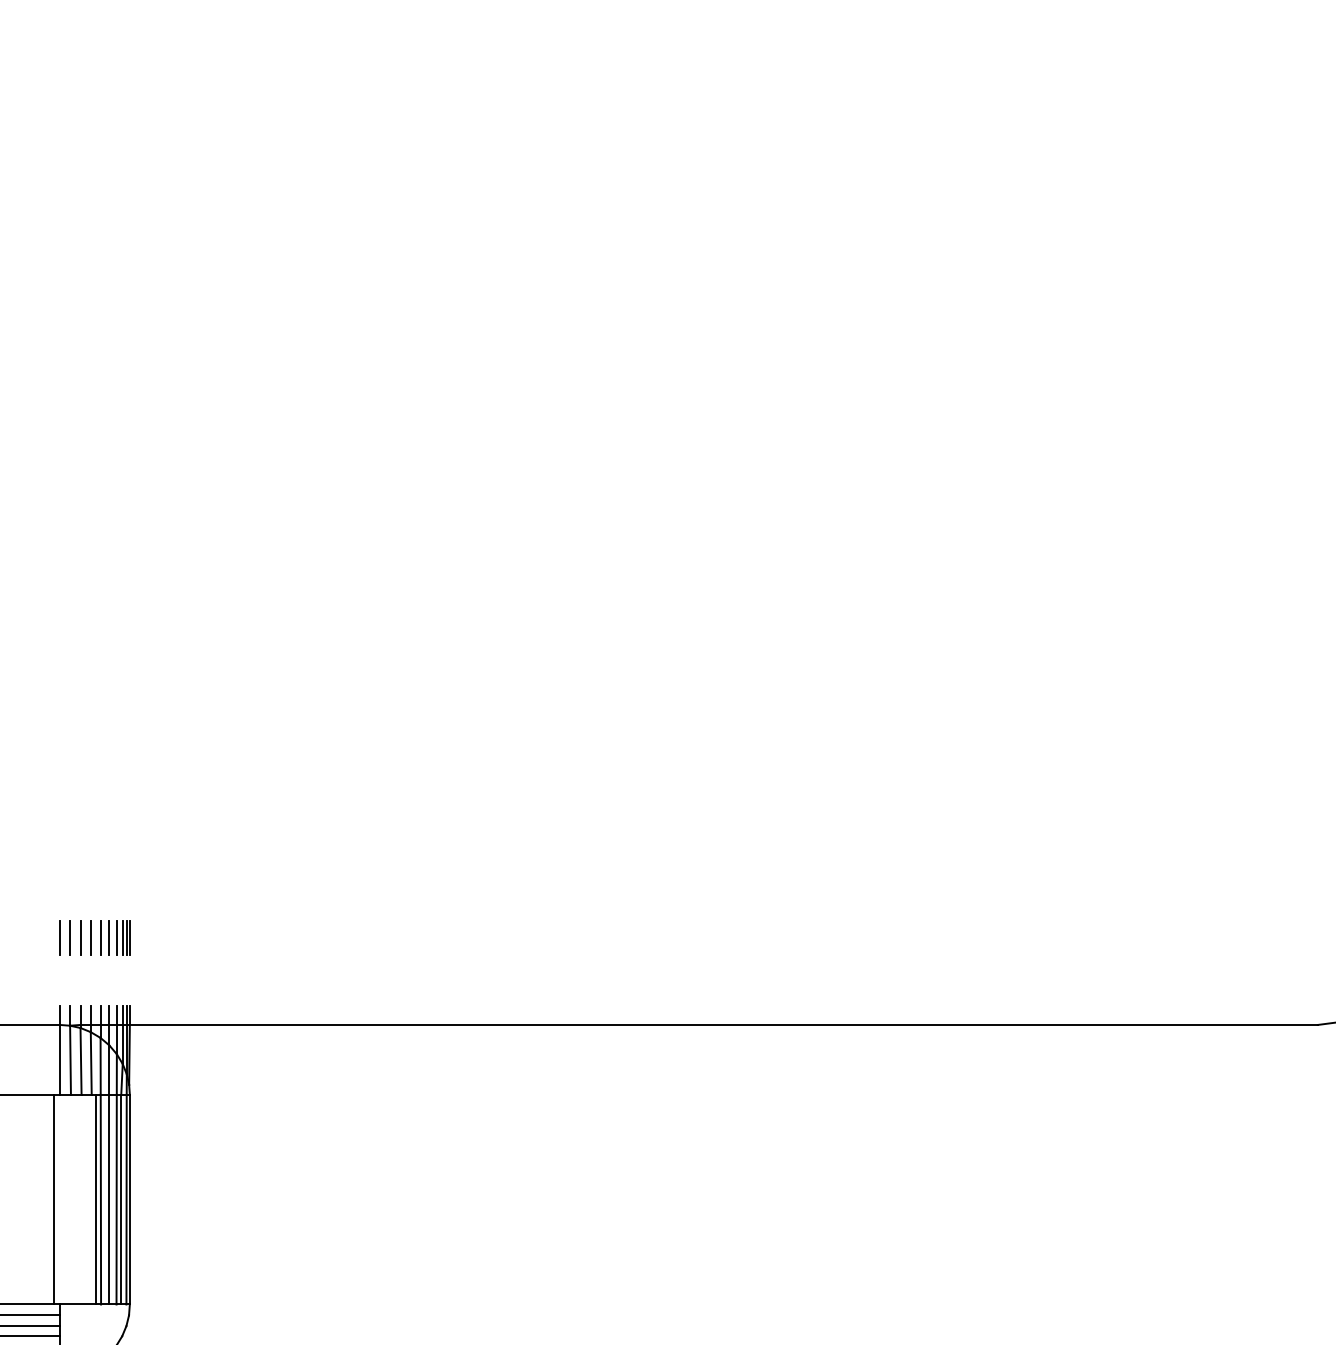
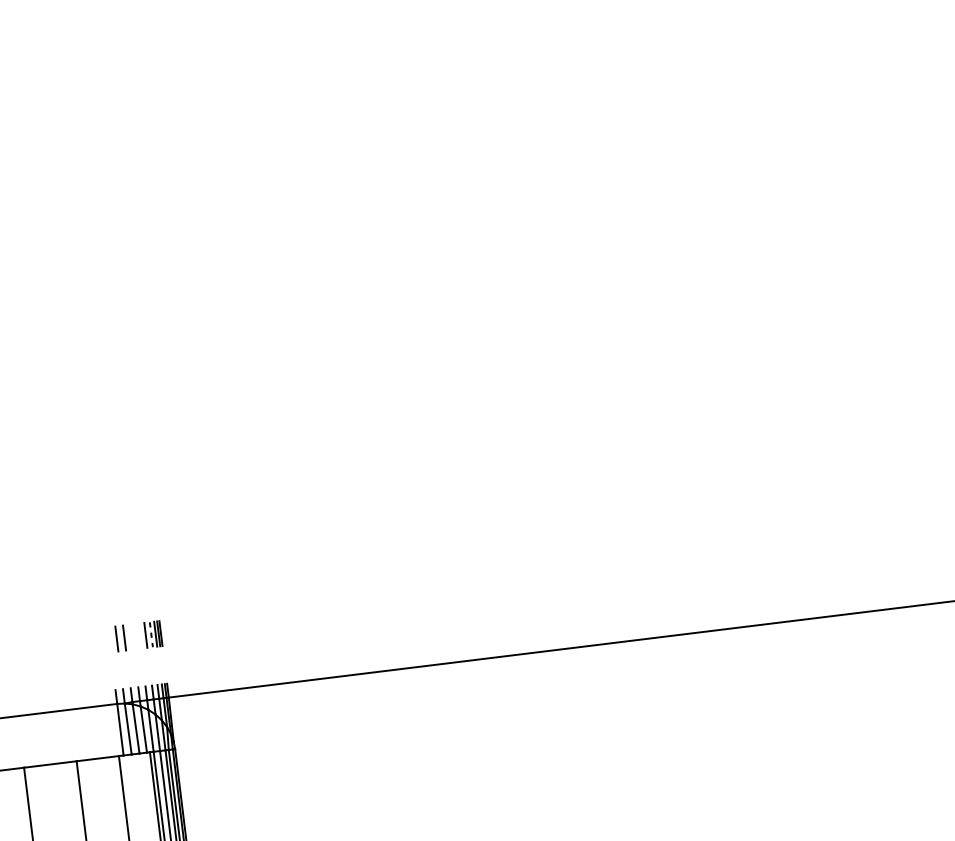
line: (59, 938) -> (109, 640), removed
line: (90, 938) -> (131, 637), removed
line: (100, 938) -> (139, 636), removed
line: (116, 938) -> (151, 635), solid -> dashed

